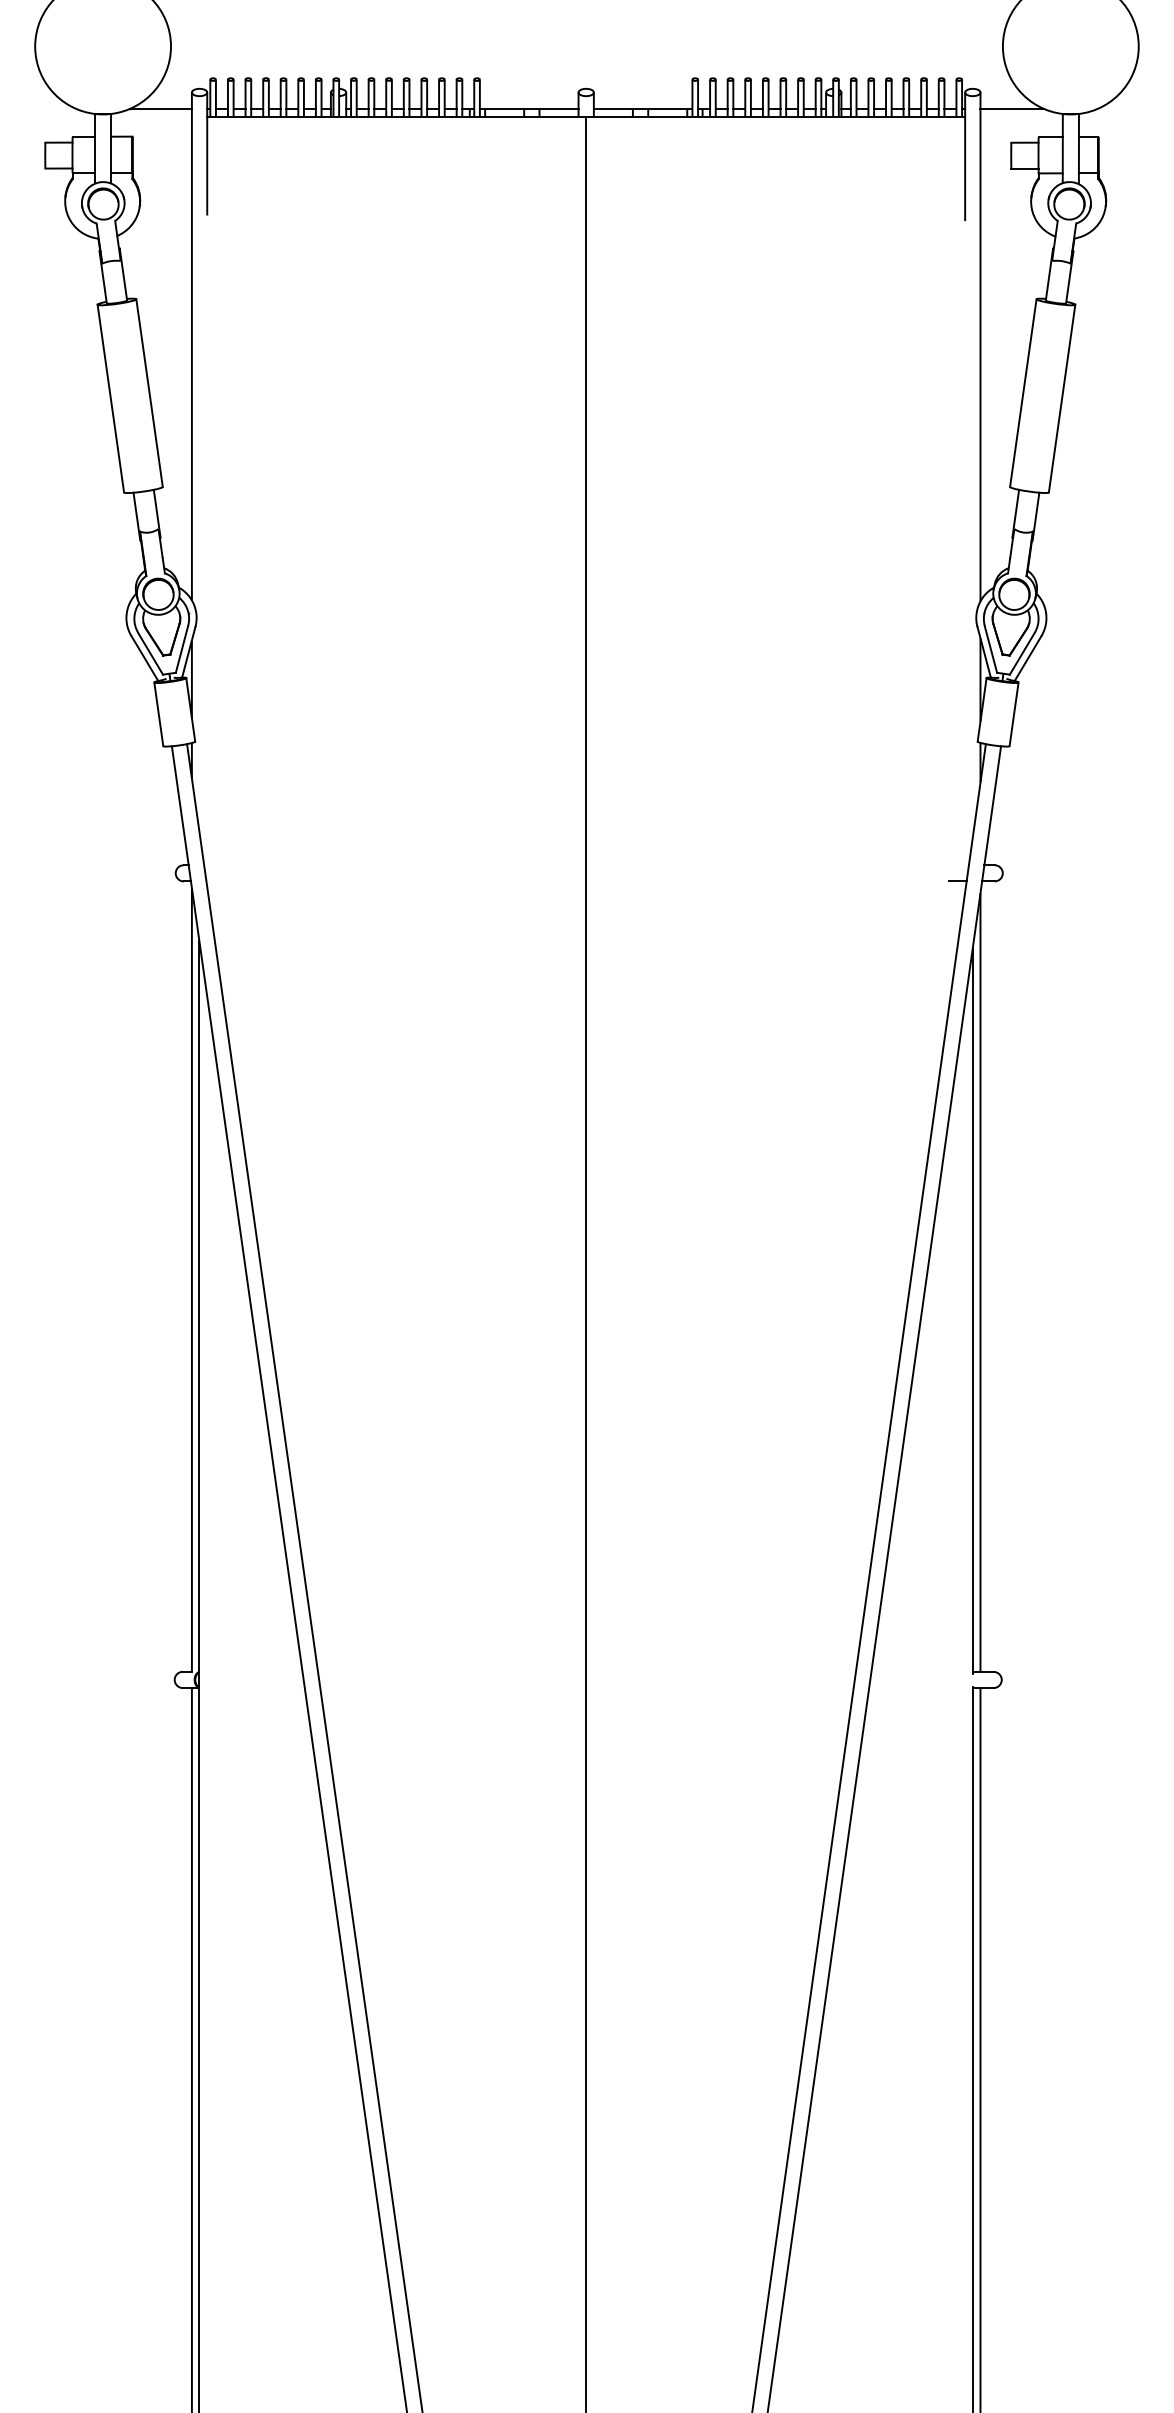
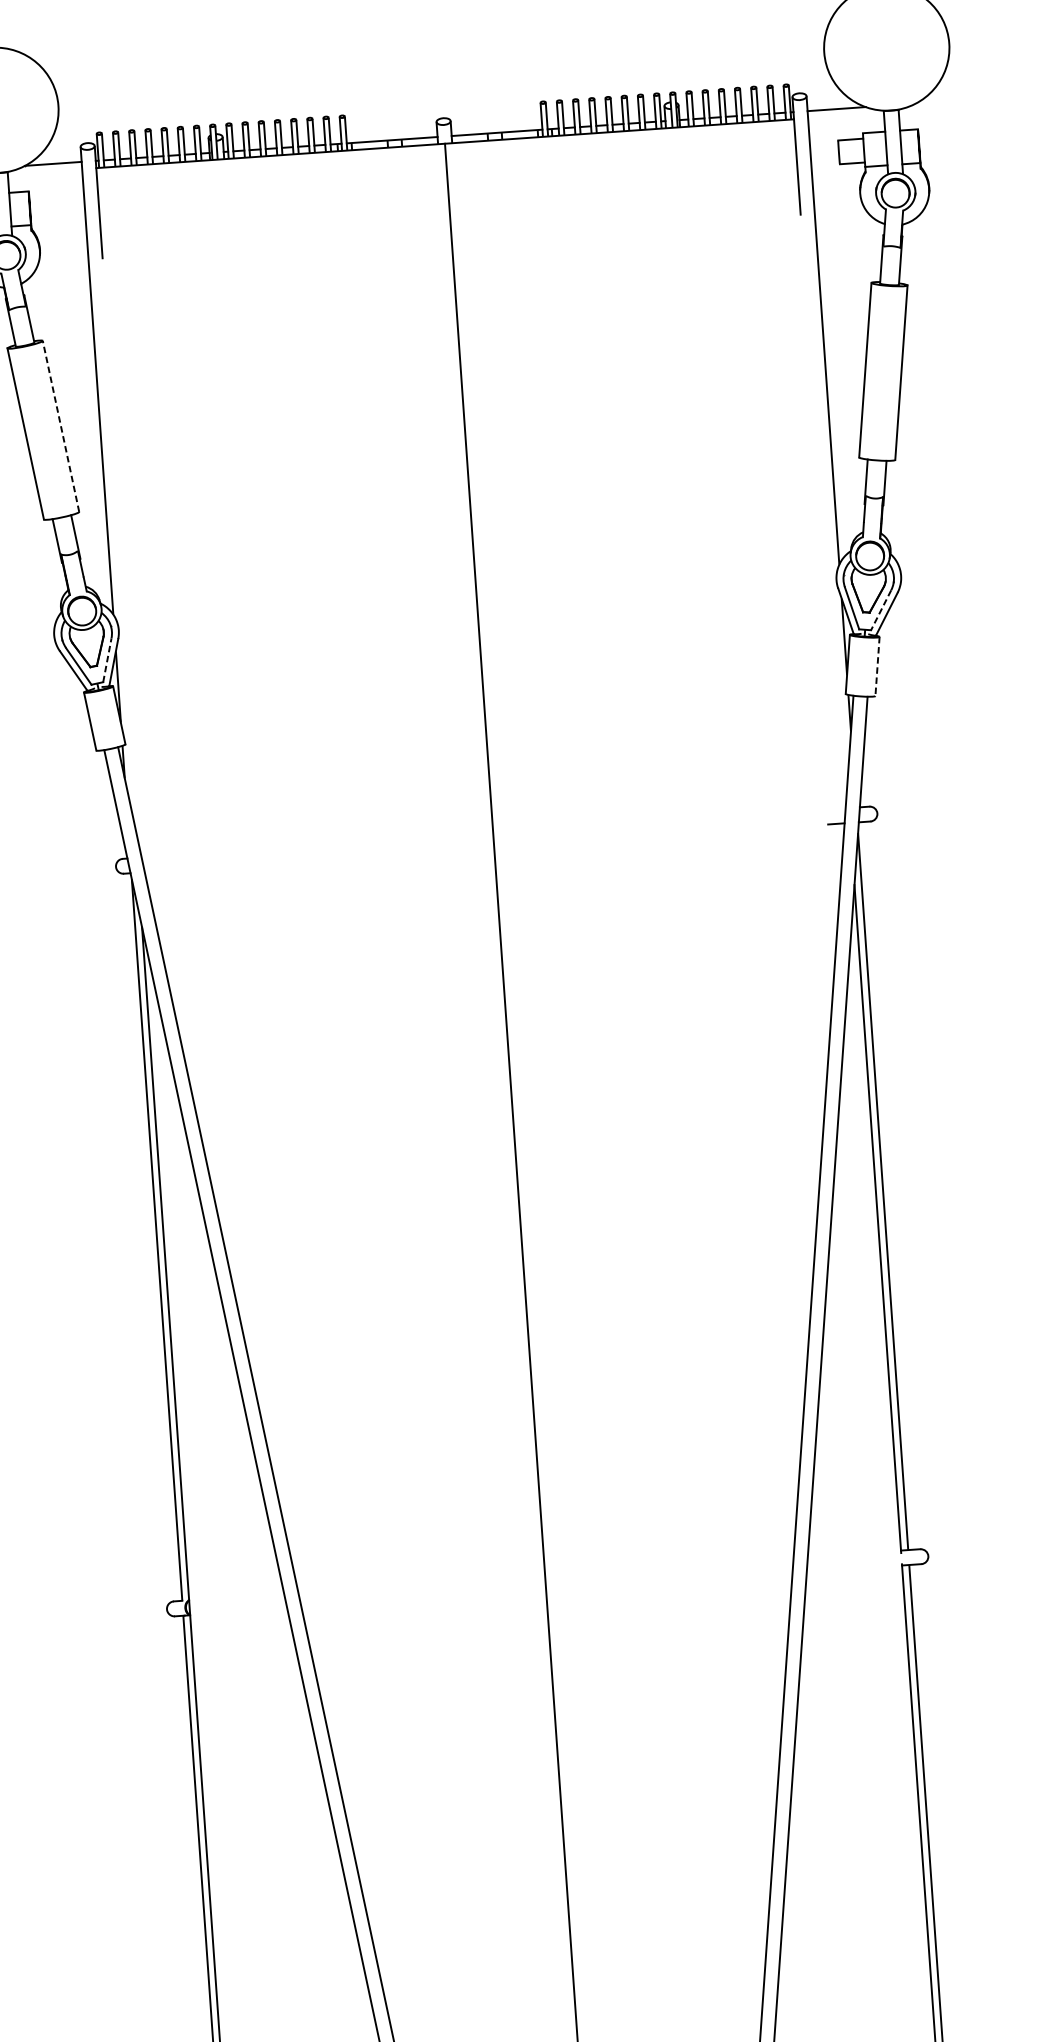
line: (149, 393) -> (60, 426), solid -> dashed
line: (182, 648) -> (107, 659), solid -> dashed
line: (1021, 654) -> (880, 610), solid -> dashed
line: (1014, 714) -> (877, 666), solid -> dashed

